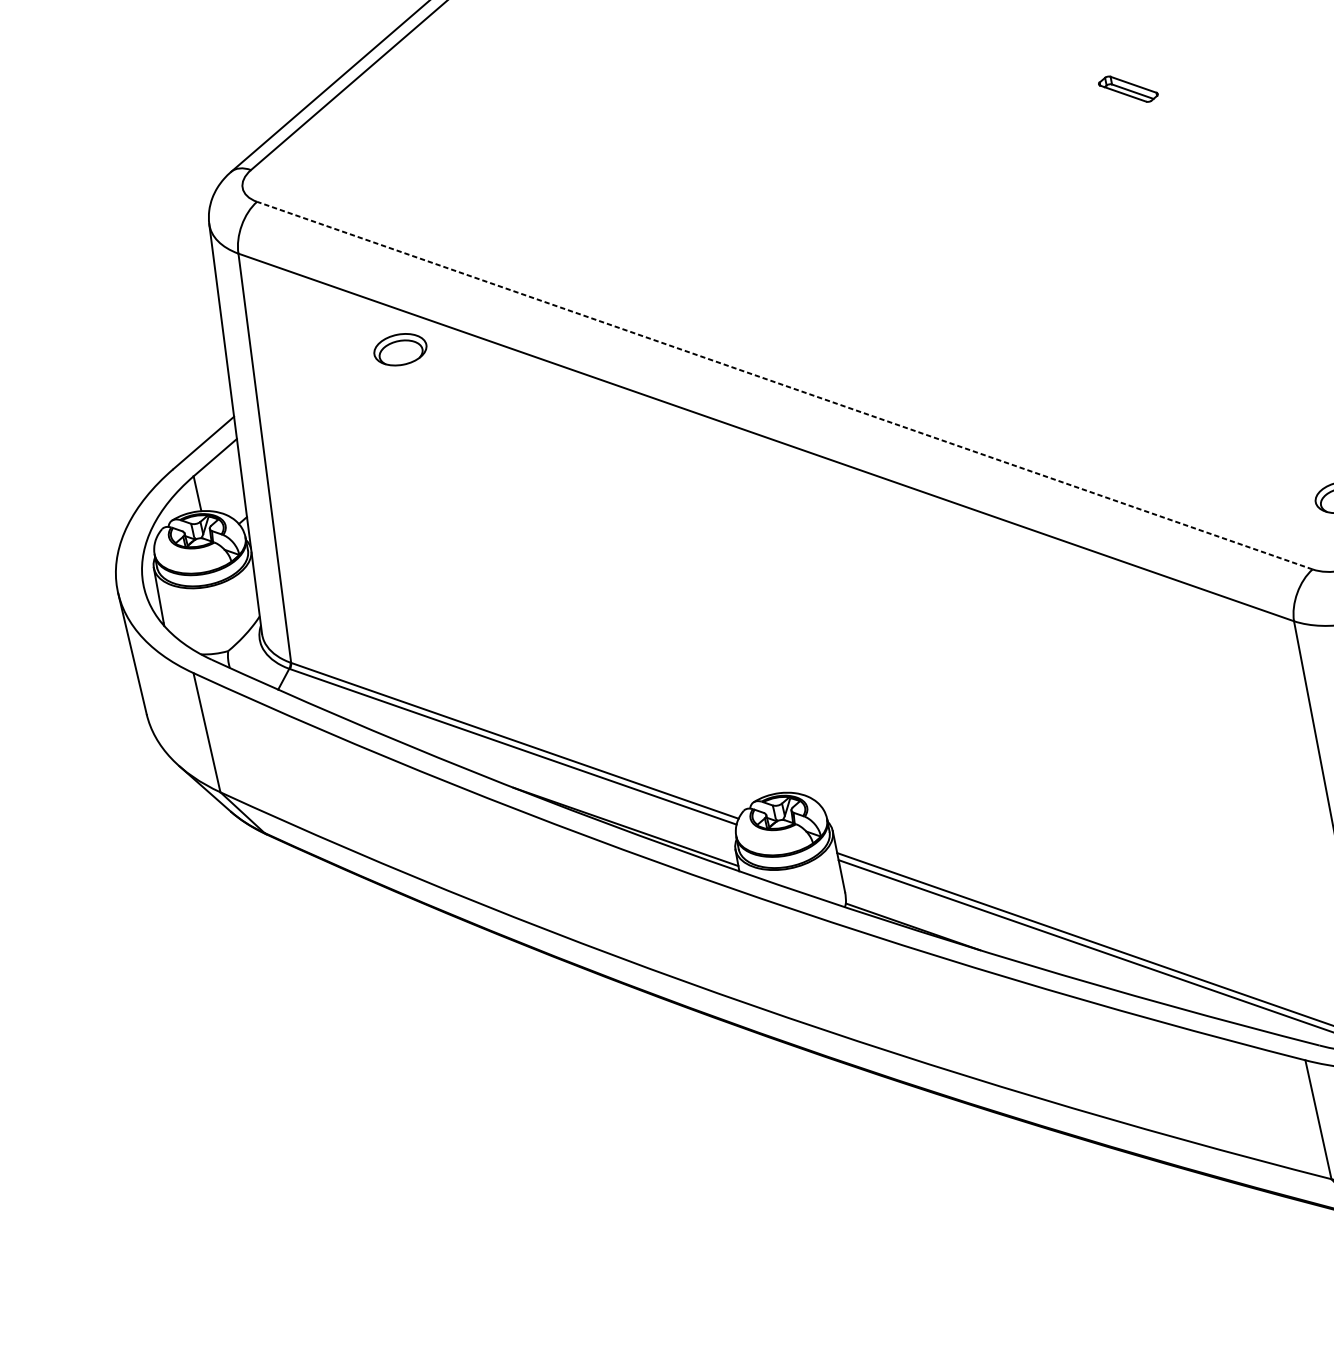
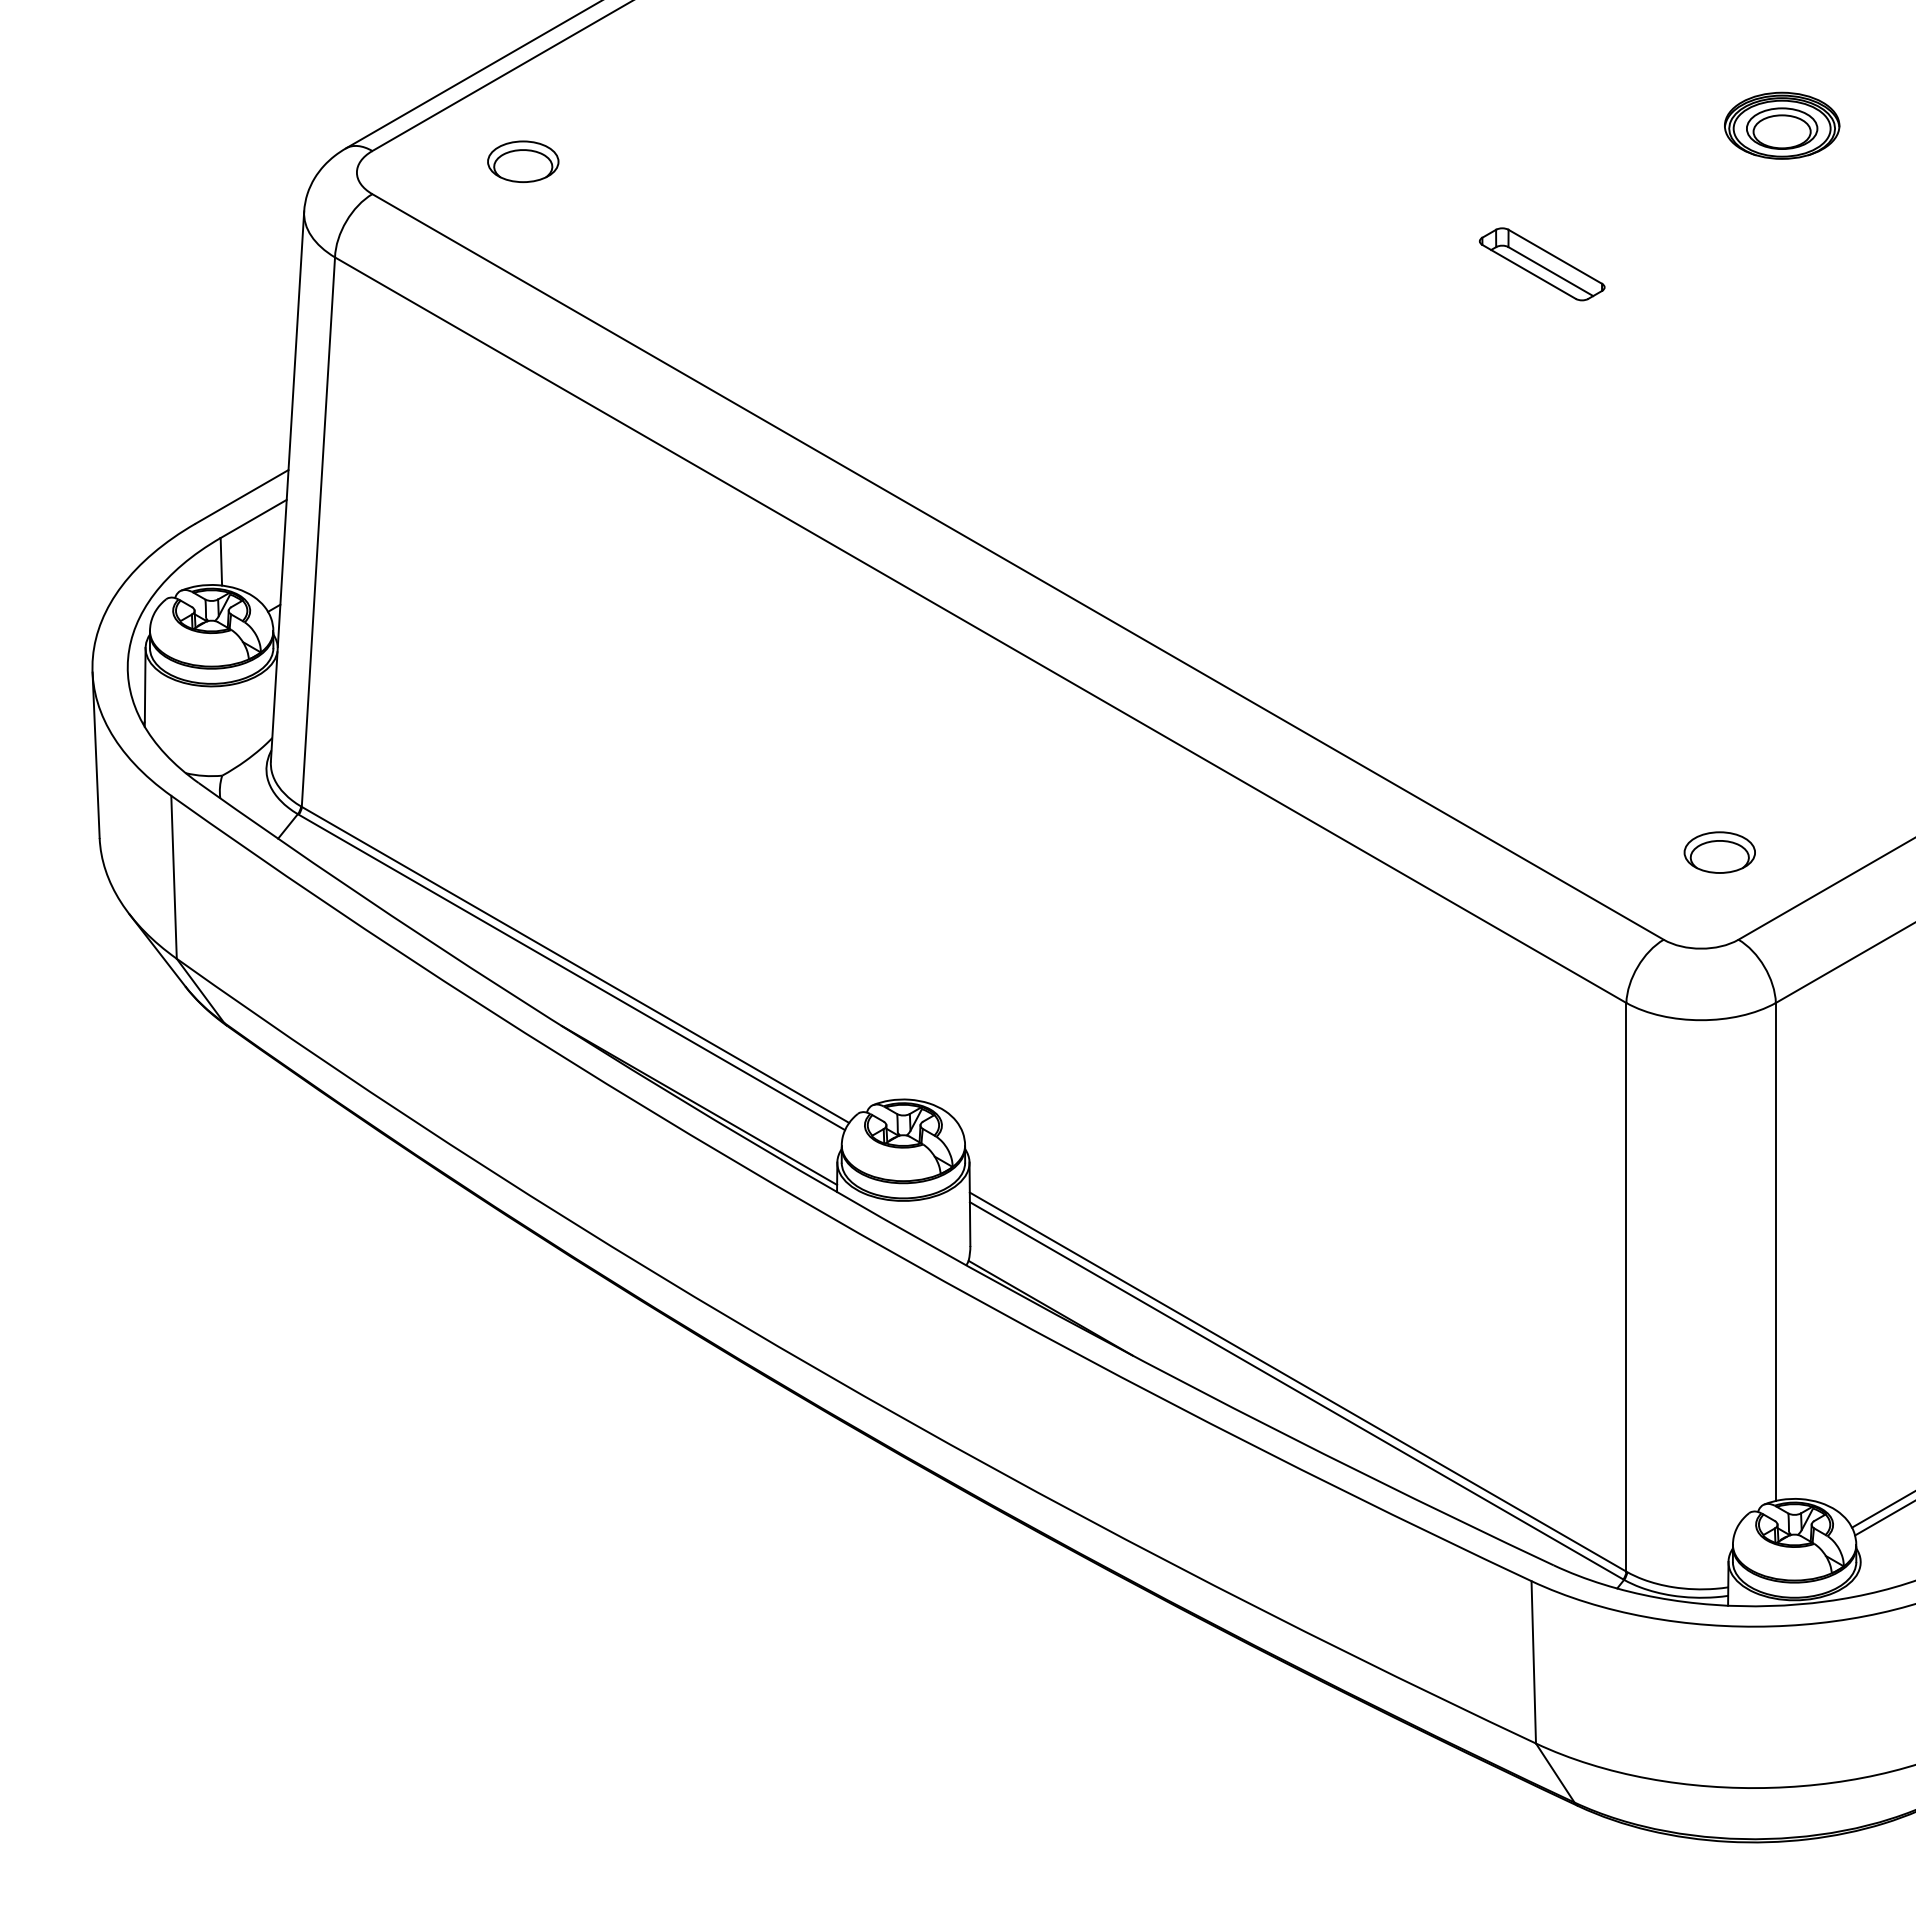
part: (1128, 89) -> (1542, 264), size x1.67
part: (400, 349) -> (523, 161), moved
line: (785, 385) -> (1018, 566), dashed -> solid

